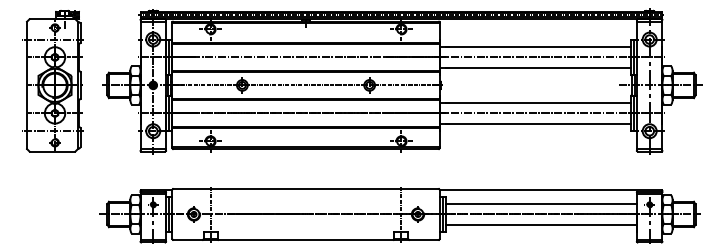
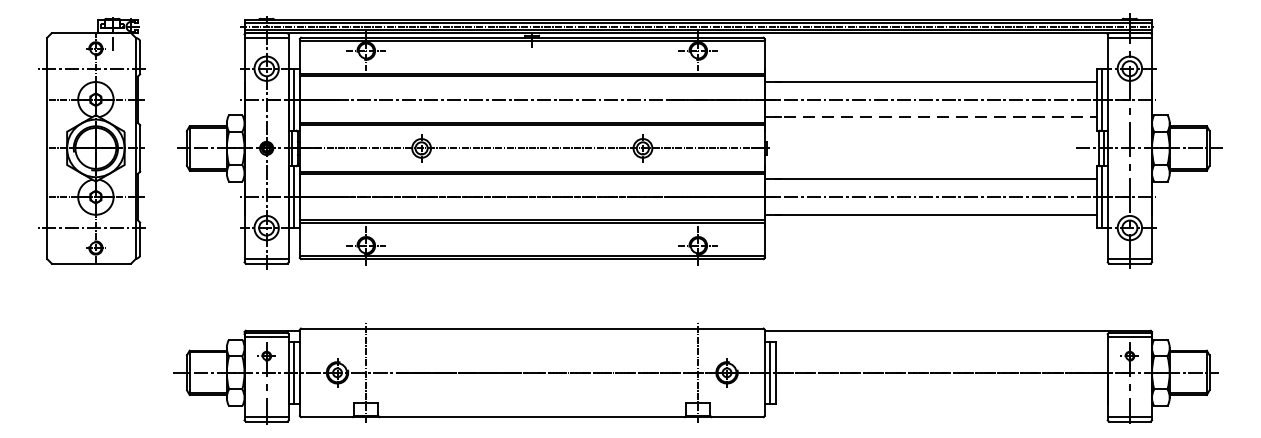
line: (535, 67) -> (931, 117), solid -> dashed
line: (541, 204) -> (941, 355), removed
line: (541, 224) -> (941, 390), removed

